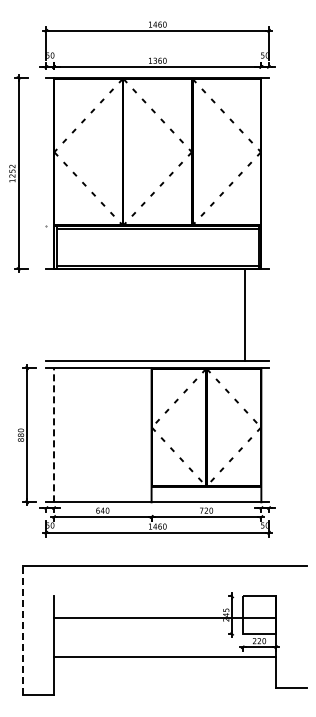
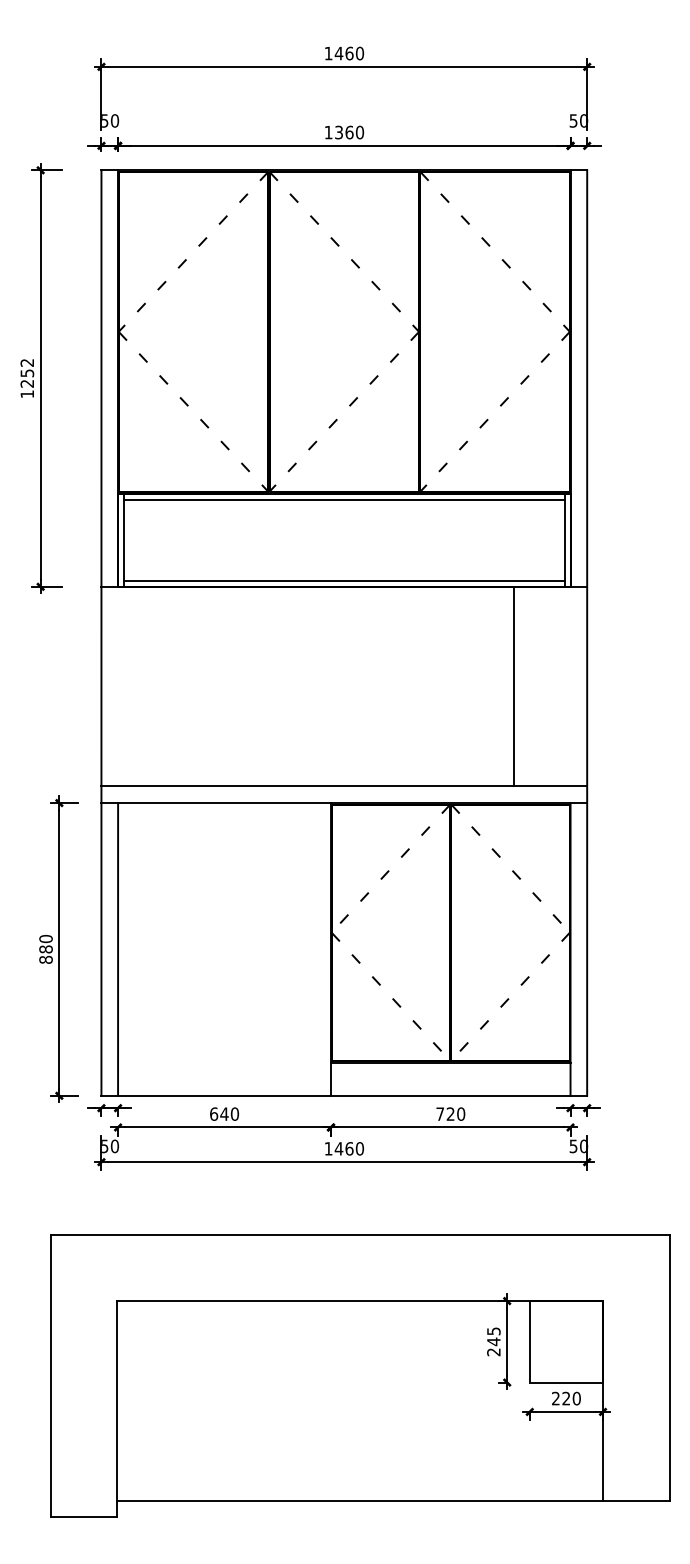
line: (46, 290) -> (101, 633), added
line: (268, 290) -> (586, 633), added
line: (245, 314) -> (514, 685), moved
line: (54, 434) -> (119, 947), dashed -> solid
line: (164, 618) -> (359, 1301), moved
line: (306, 626) -> (669, 1366), added
line: (23, 630) -> (51, 1375), dashed -> solid
line: (164, 656) -> (359, 1499), moved

